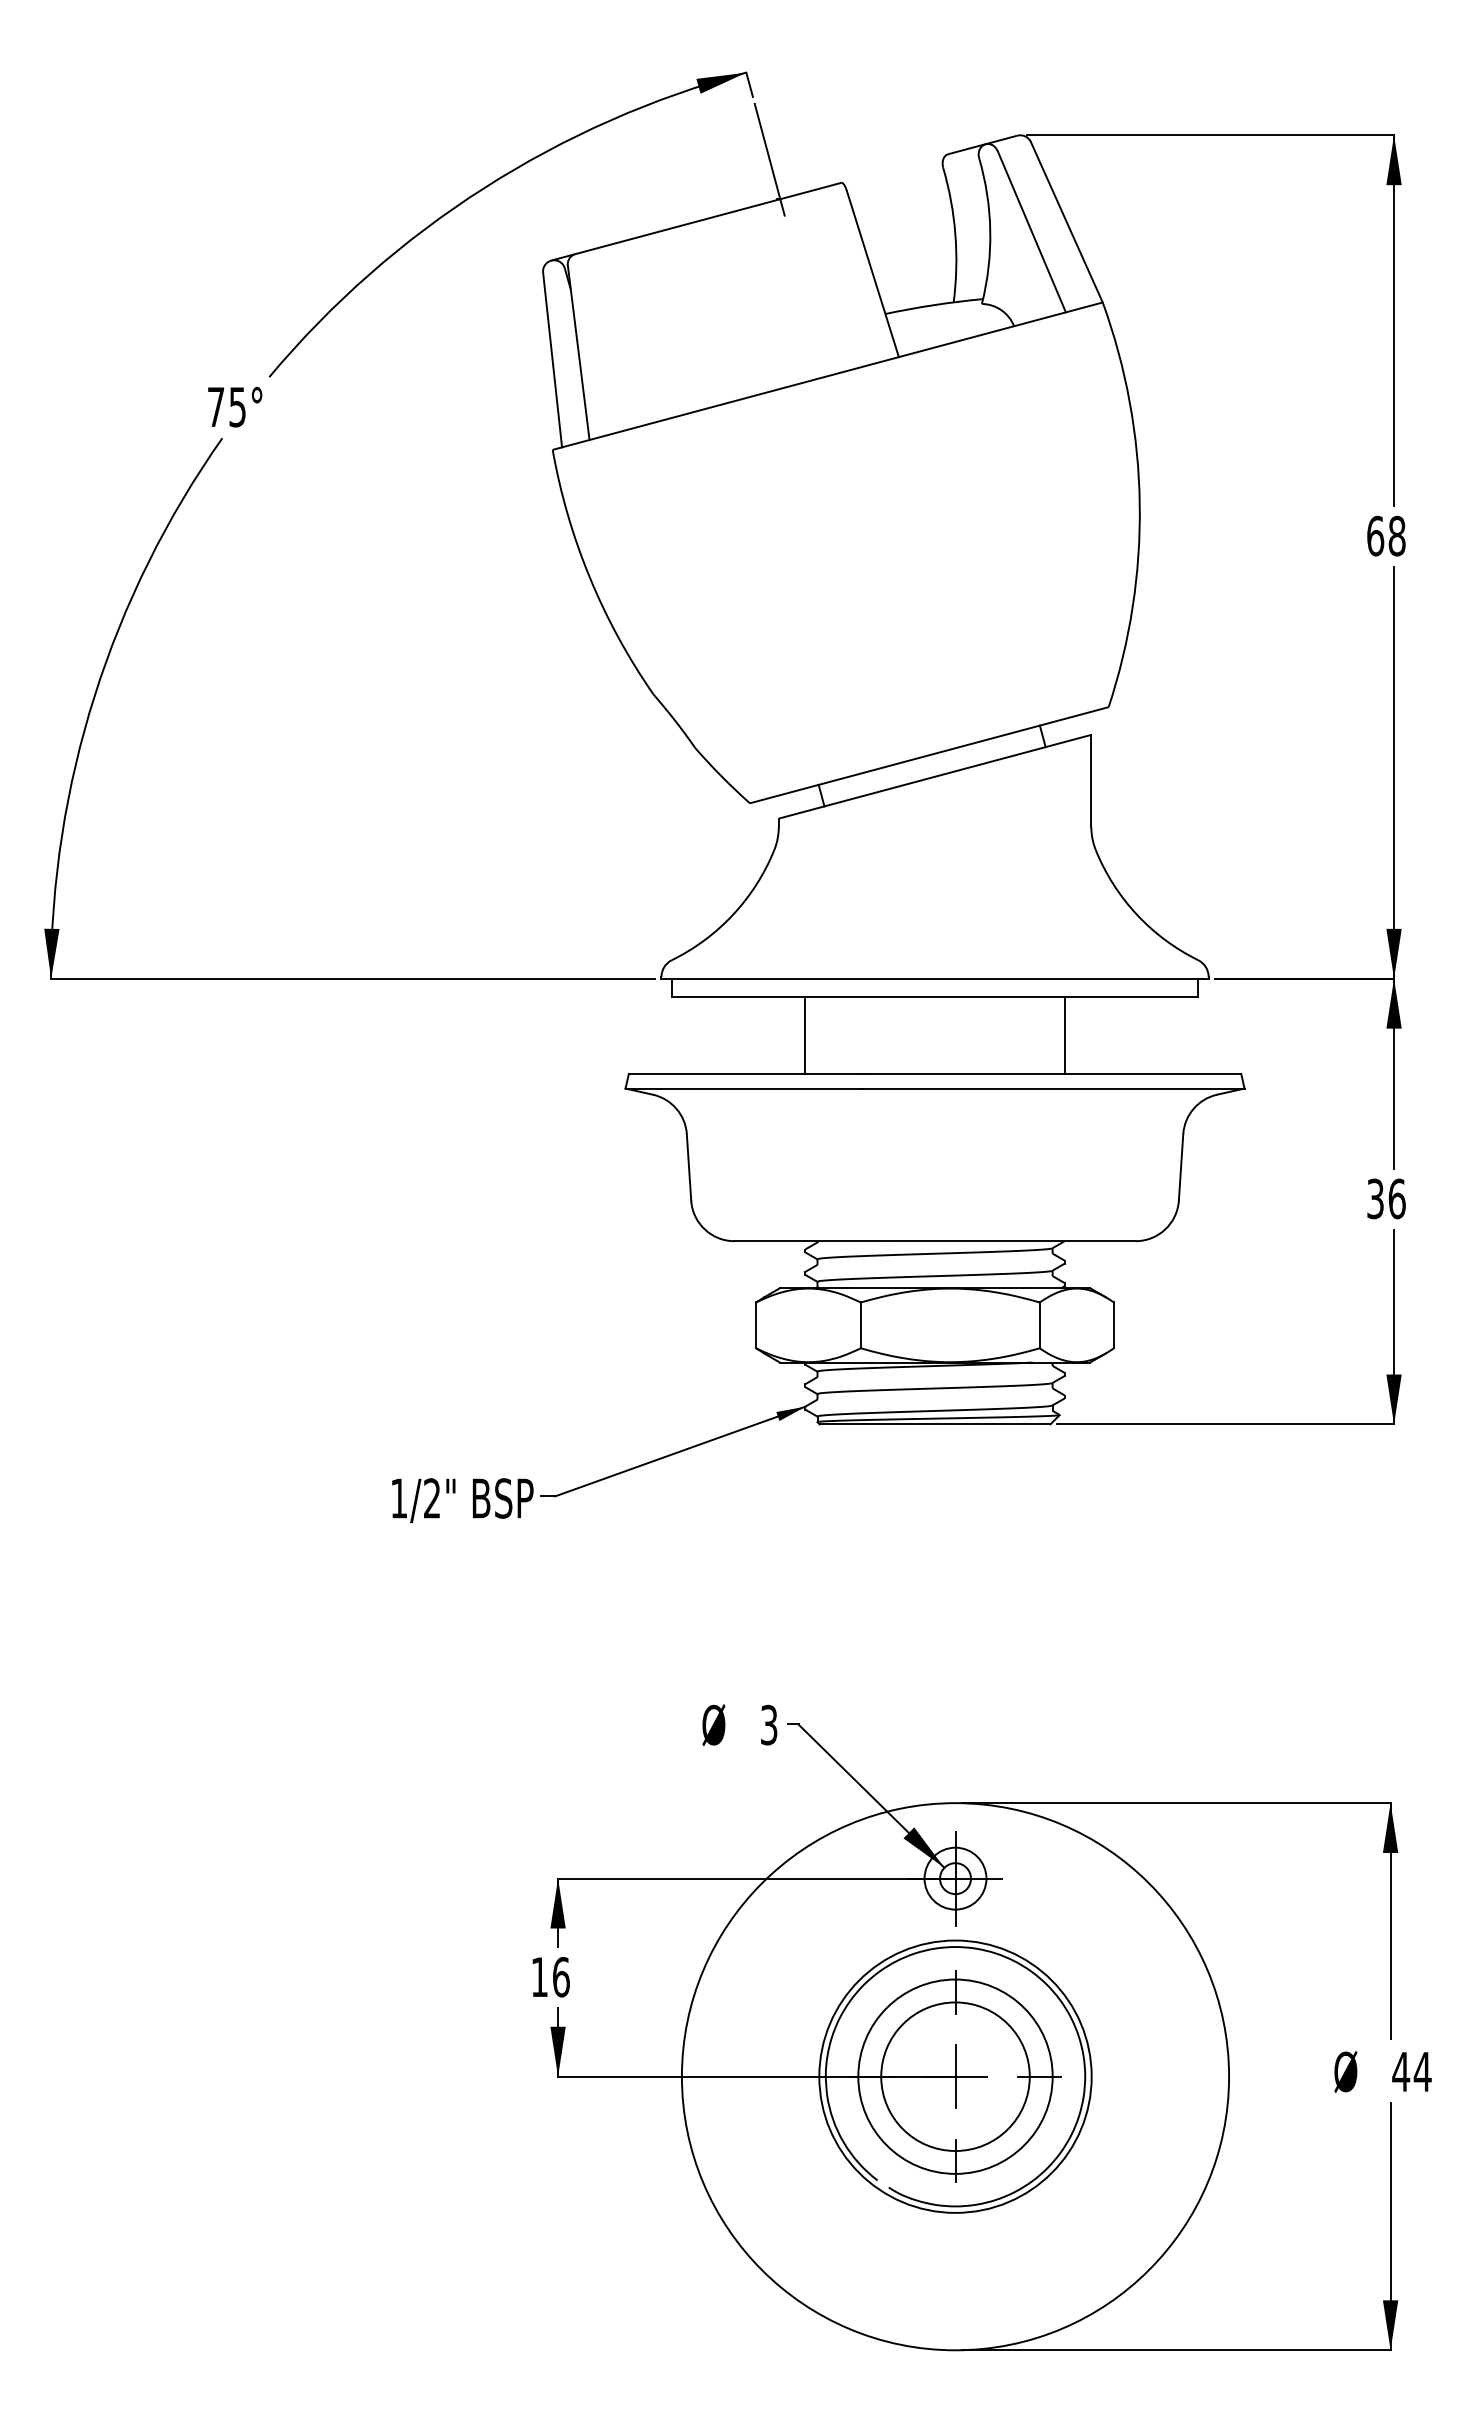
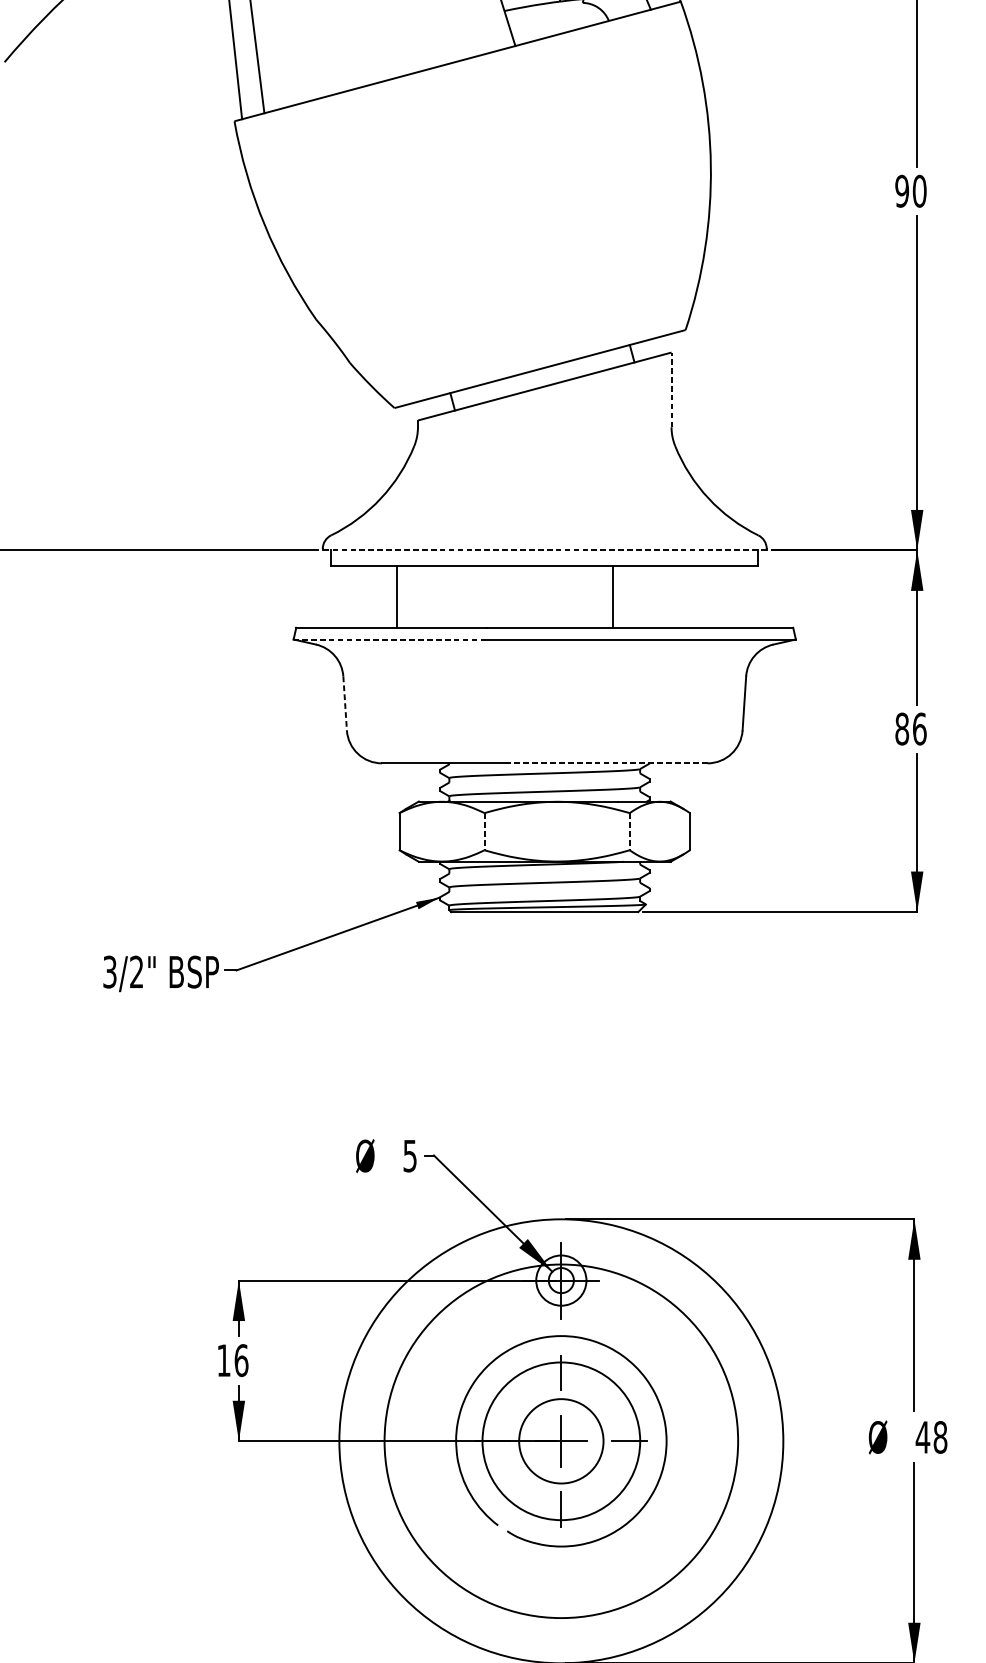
text: (1386, 535) -> (911, 190), 68 -> 90
line: (1091, 780) -> (671, 389), solid -> dashed
line: (935, 978) -> (545, 550), solid -> dashed
line: (805, 1035) -> (397, 596), moved
line: (1064, 1035) -> (613, 596), moved
line: (744, 1088) -> (390, 639), solid -> dashed
line: (689, 1167) -> (345, 703), solid -> dashed
text: (1375, 1198) -> (902, 728), 36 -> 86
line: (1011, 1241) -> (606, 763), solid -> dashed
line: (860, 1325) -> (484, 831), solid -> dashed
line: (1039, 1325) -> (629, 831), solid -> dashed
text: (399, 1498) -> (110, 972), 1/2" -> 3/2"
text: (769, 1724) -> (410, 1155), 3 -> 5
text: (1422, 2071) -> (940, 1437), 44 -> 48
circle: (955, 2076) -> (561, 1441), size x0.7
circle: (955, 2076) -> (561, 1441), size x1.6

